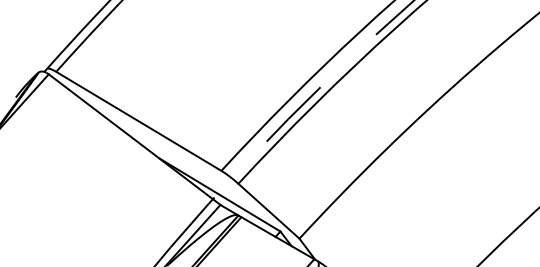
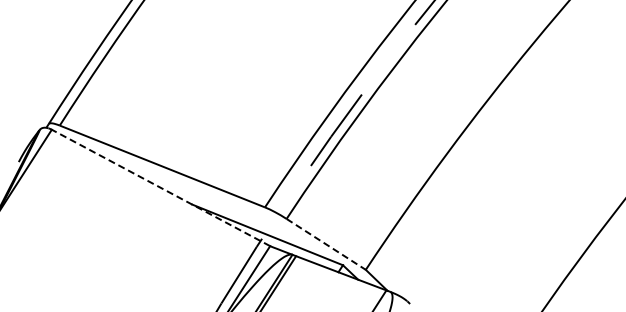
line: (135, 139) -> (161, 187), solid -> dashed
line: (269, 211) -> (326, 244), solid -> dashed

